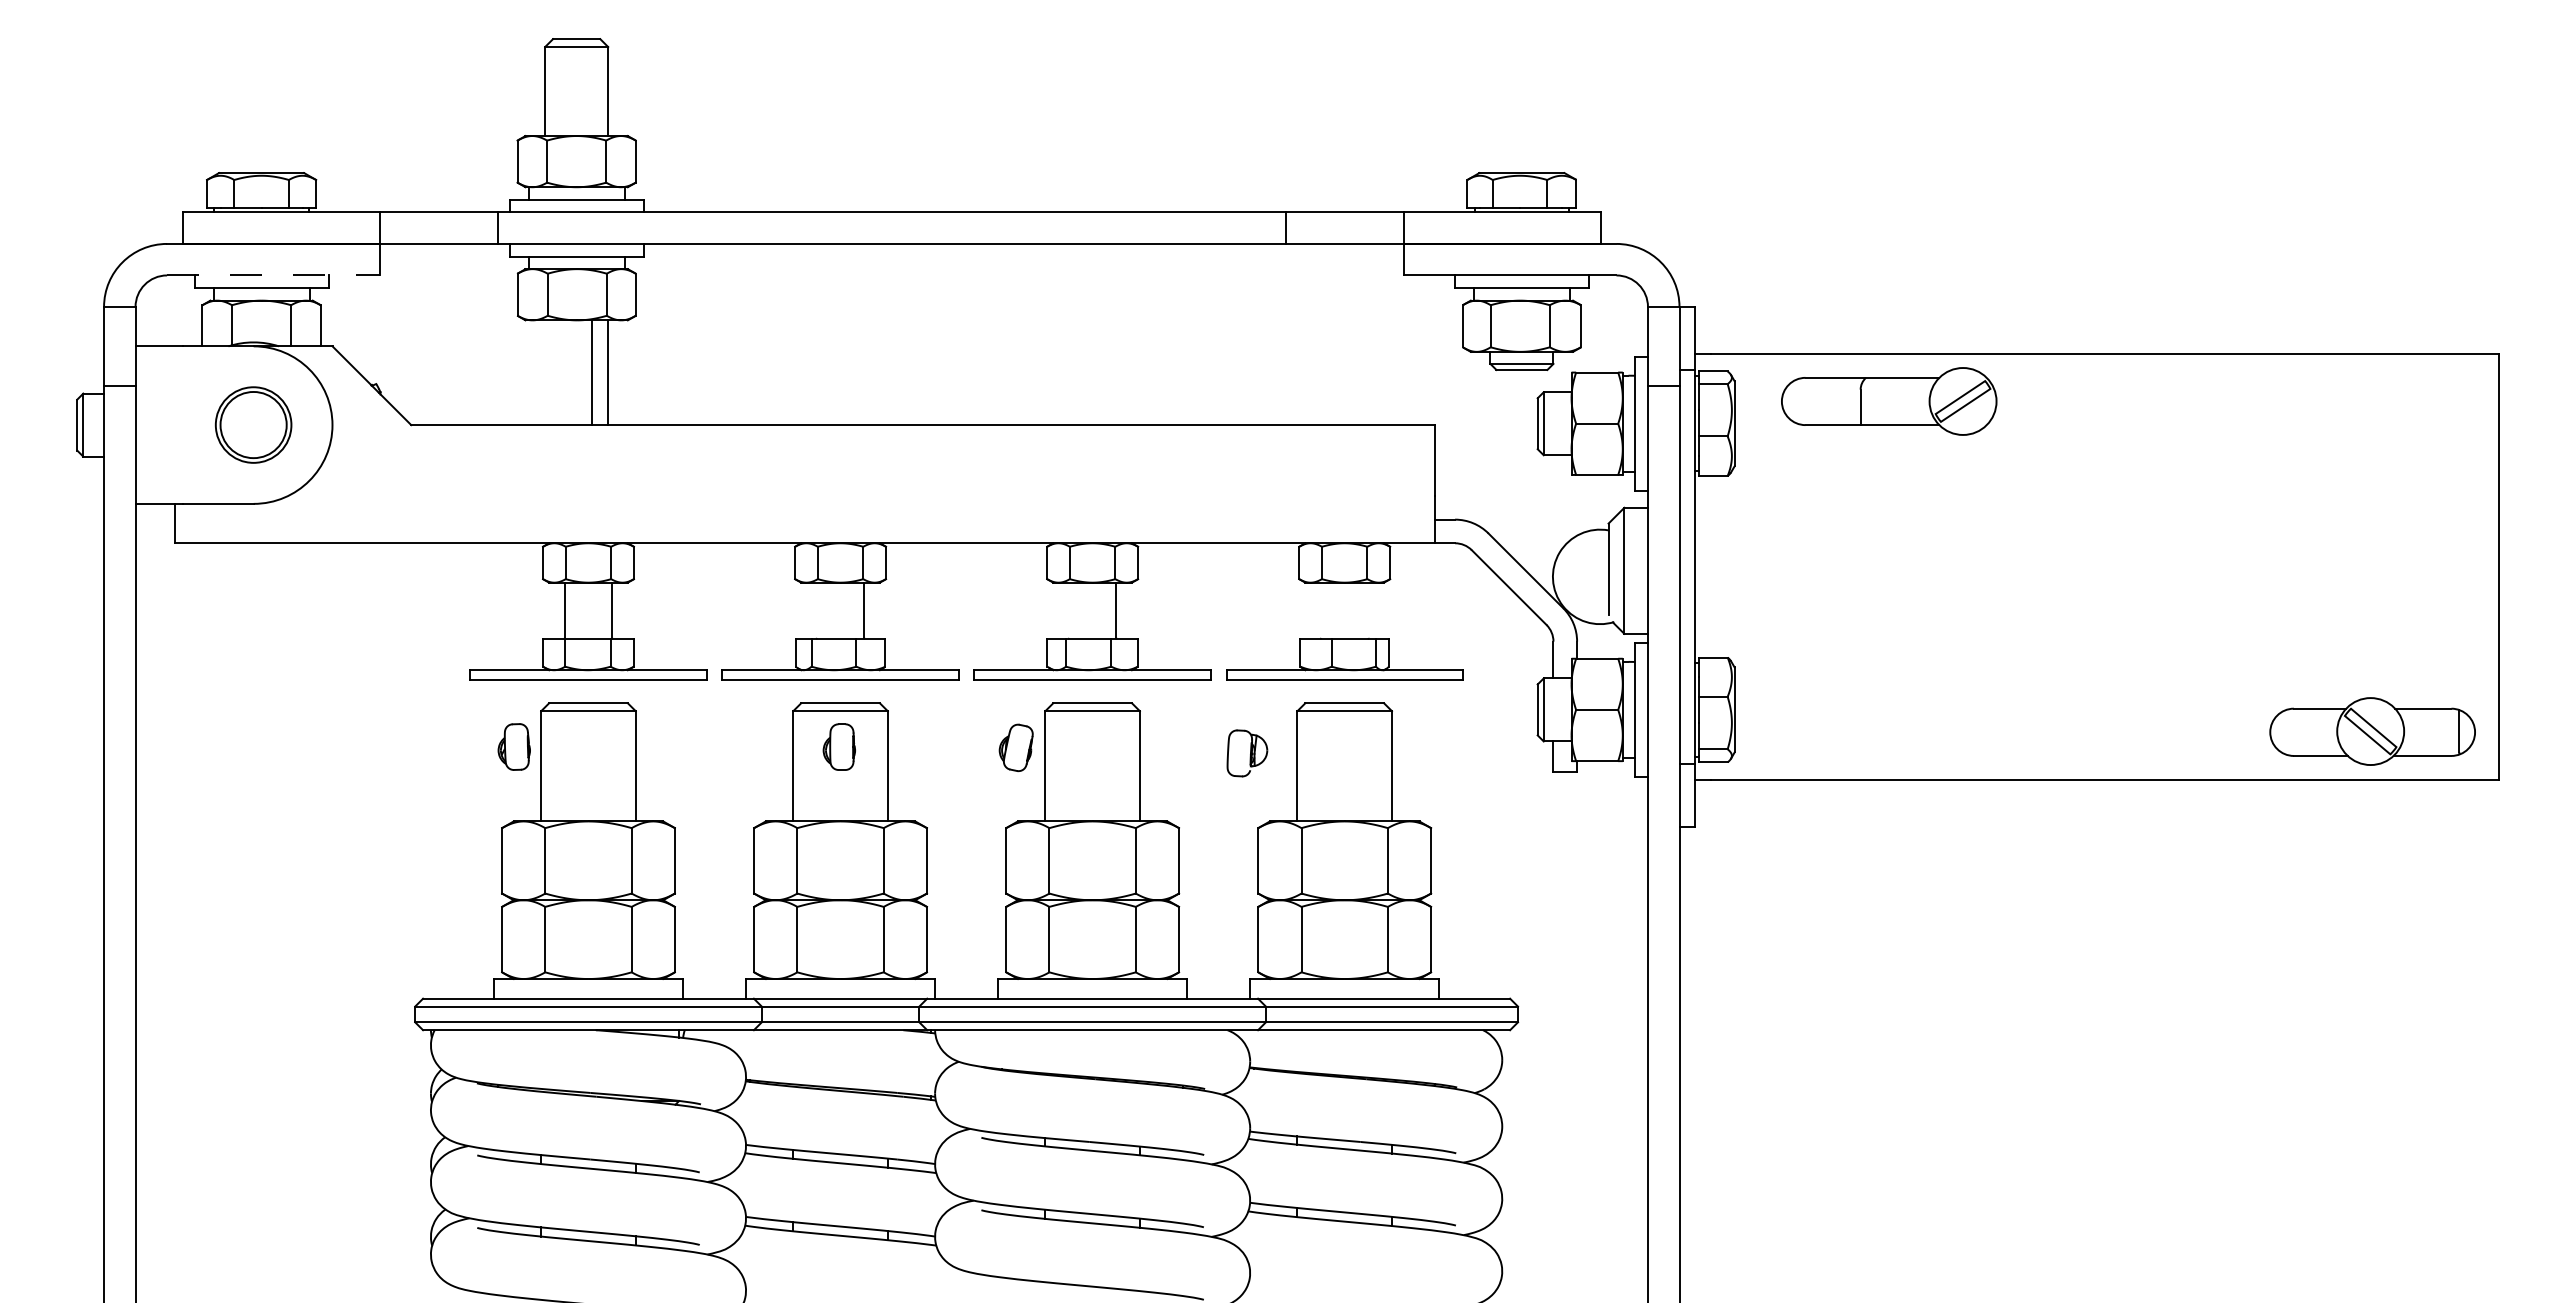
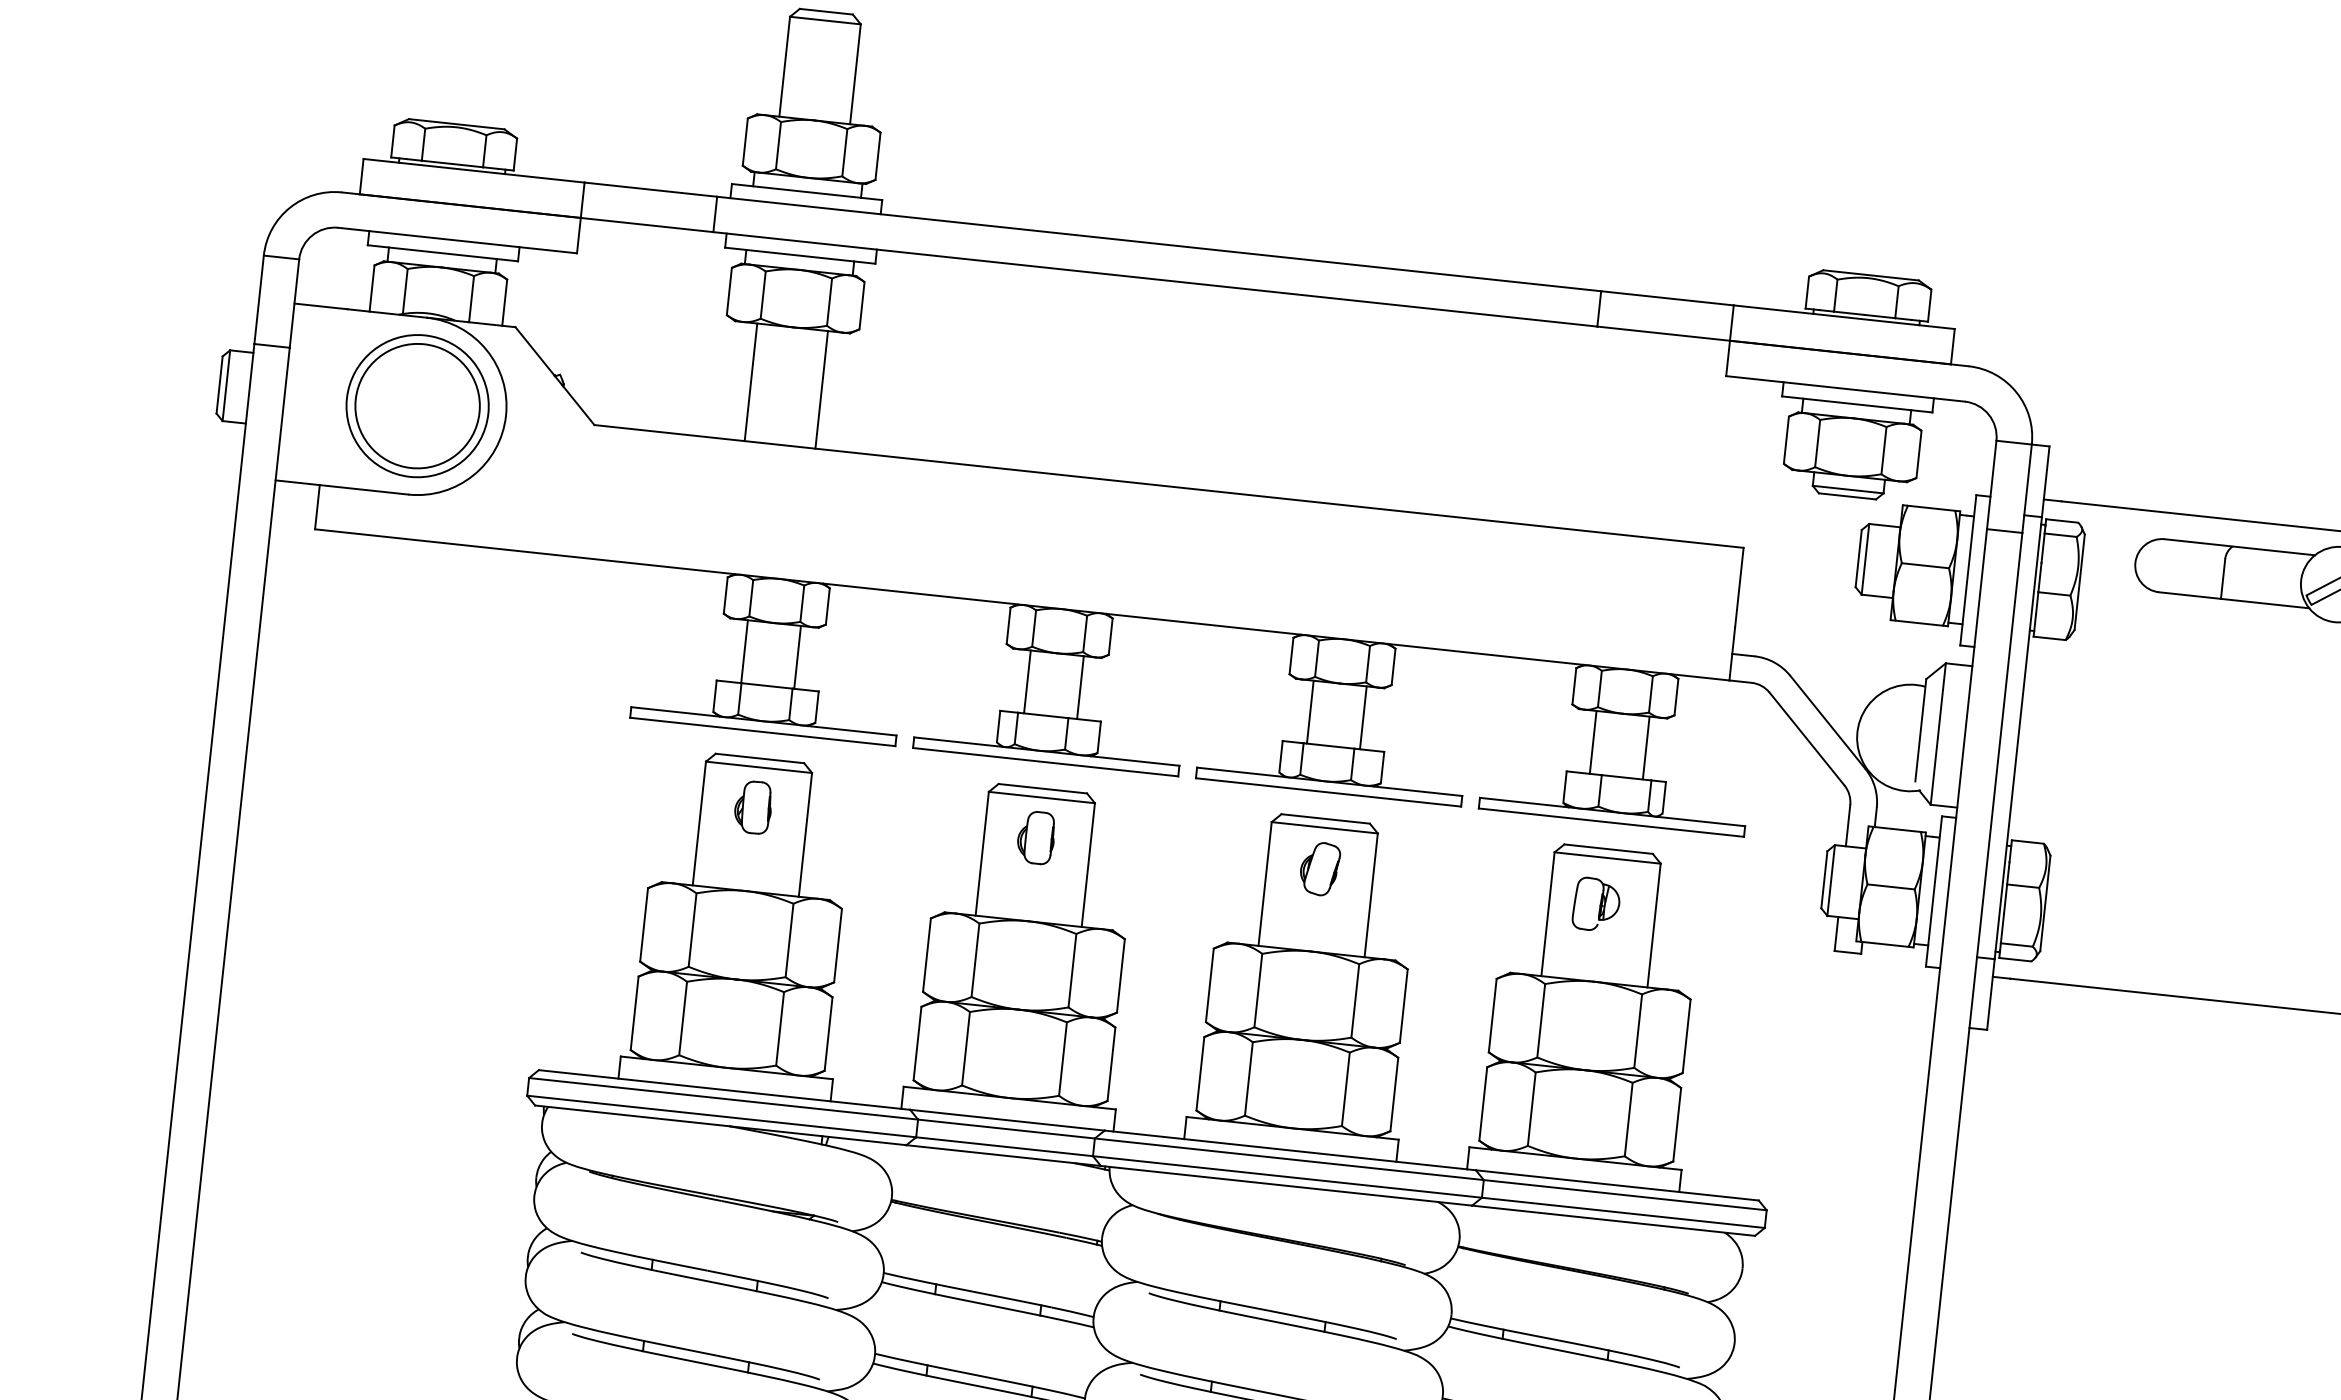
line: (273, 275) -> (457, 240), dashed -> solid
line: (592, 372) -> (751, 382), moved
part: (253, 424) -> (417, 405), size x1.67
line: (816, 609) -> (1027, 680), added
line: (1069, 609) -> (1310, 710), added
line: (1321, 609) -> (1593, 741), added
line: (1368, 609) -> (1646, 746), added
part: (513, 746) -> (752, 806), moved
part: (1015, 747) -> (1319, 868), moved
part: (1247, 753) -> (1596, 904), moved

